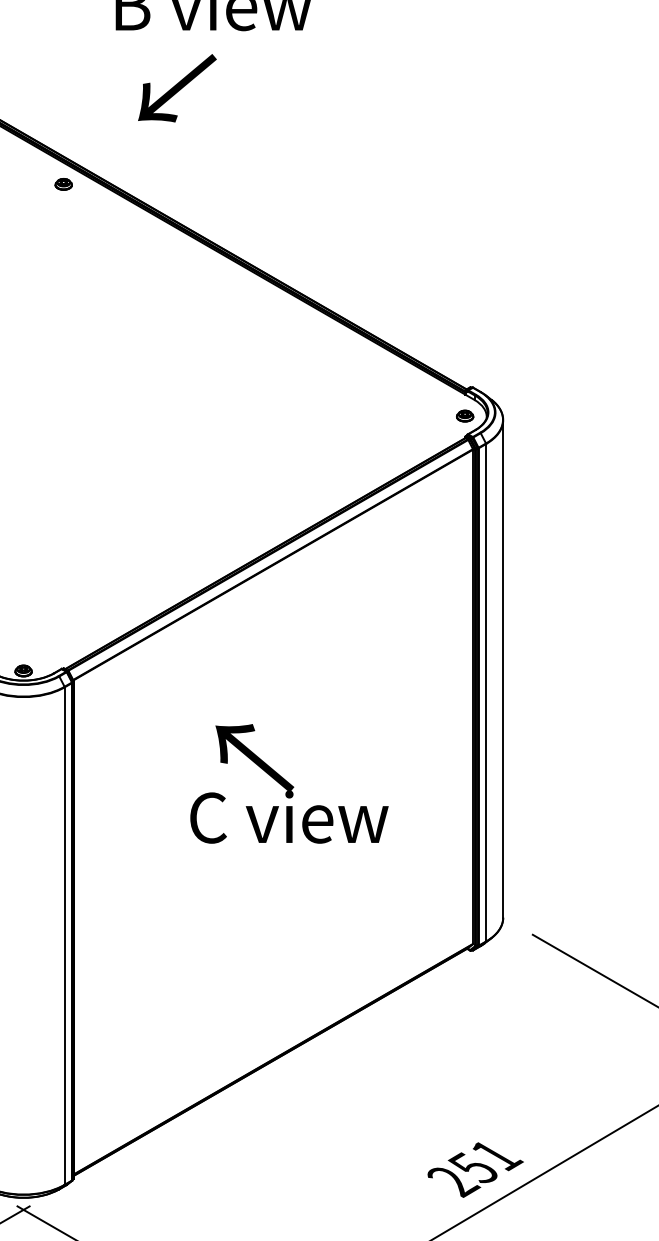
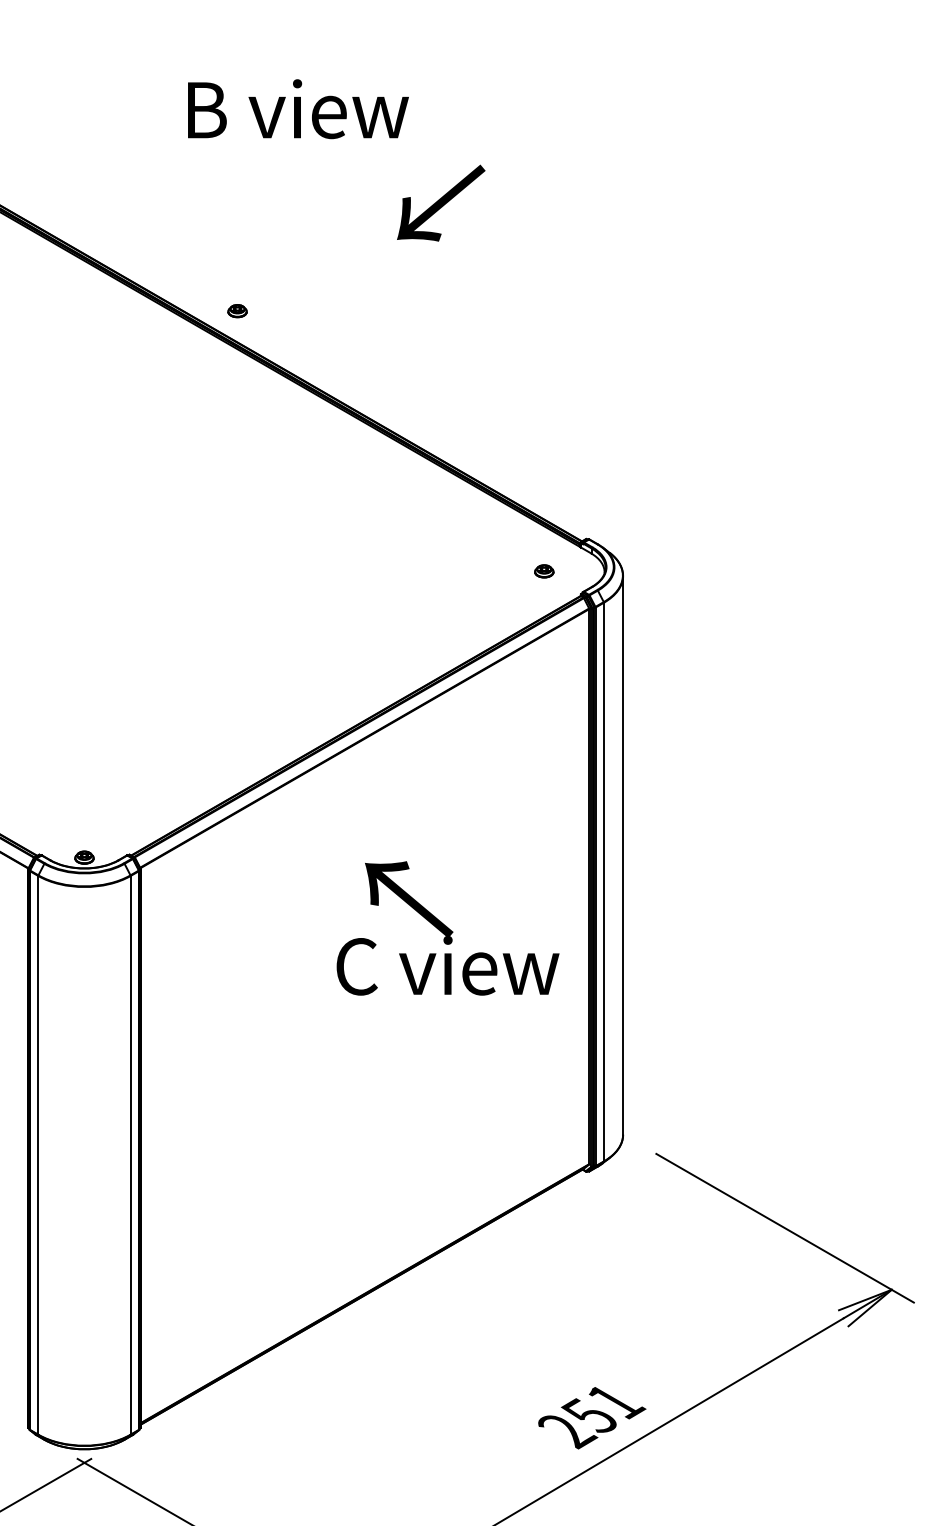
text: (177, 87) -> (441, 202), moved
part: (63, 184) -> (237, 311), moved
part: (465, 416) -> (544, 571), moved
text: (288, 783) -> (447, 928), moved

